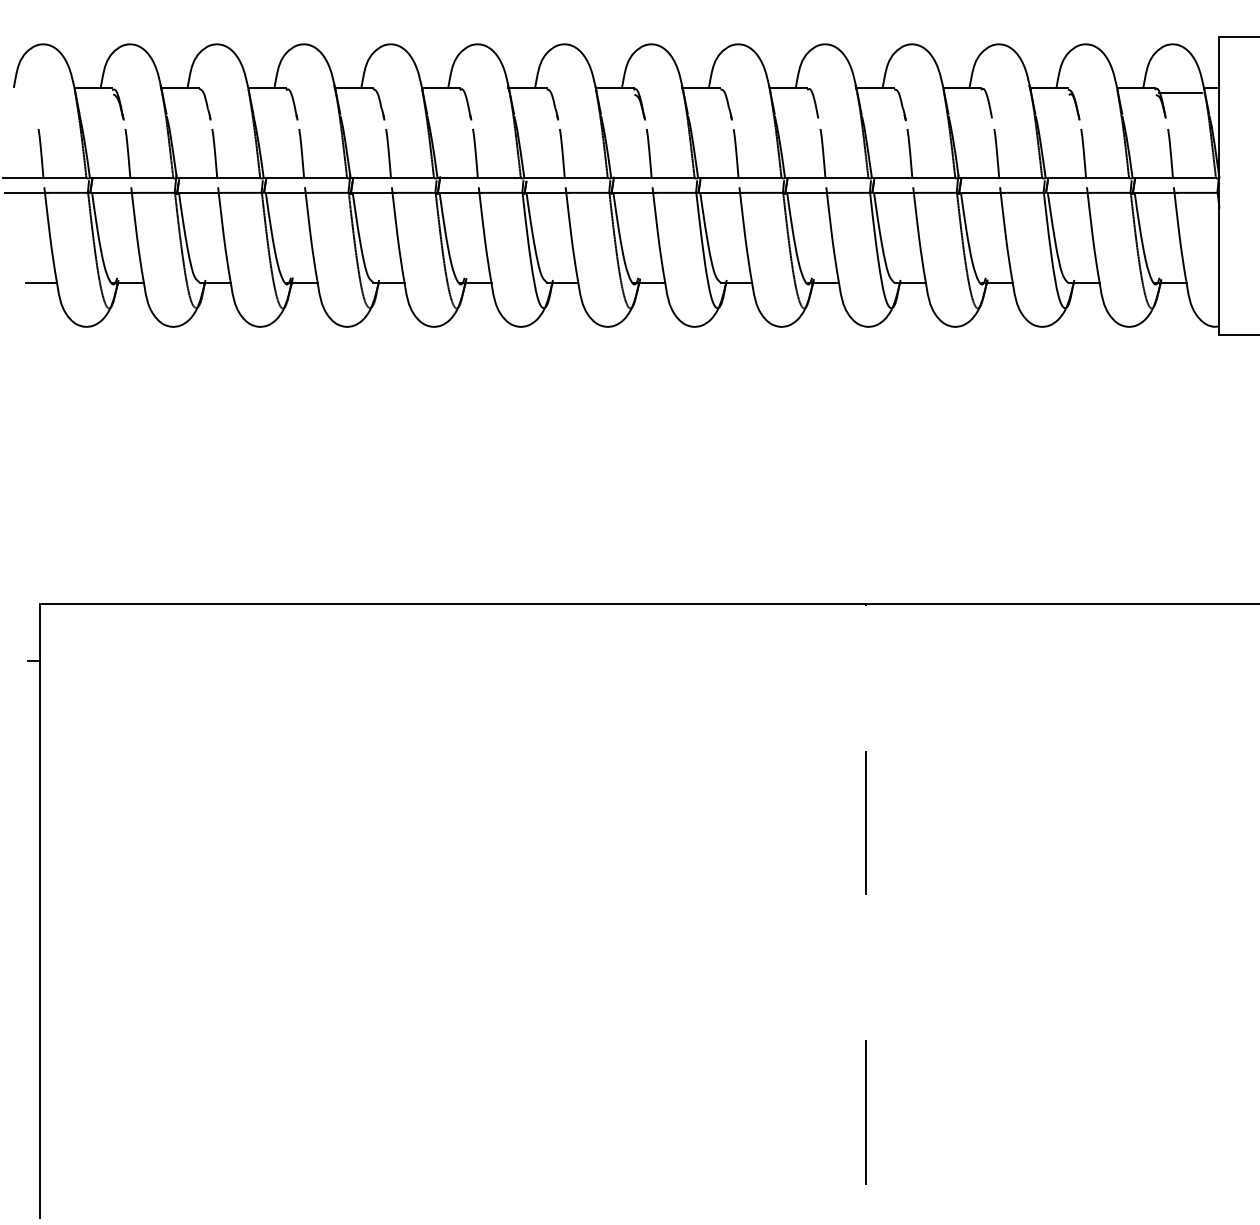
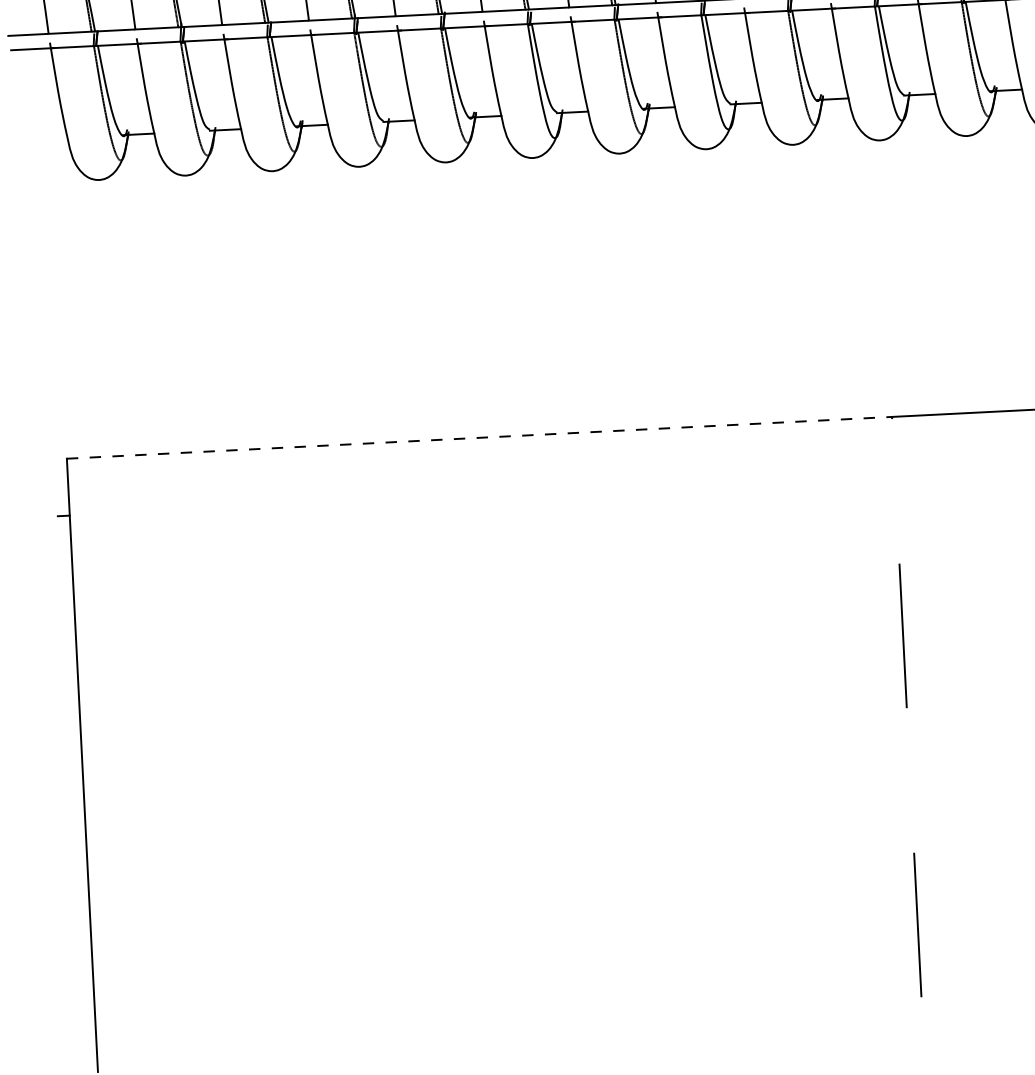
line: (41, 283) -> (51, 138), removed
line: (453, 603) -> (479, 437), solid -> dashed

